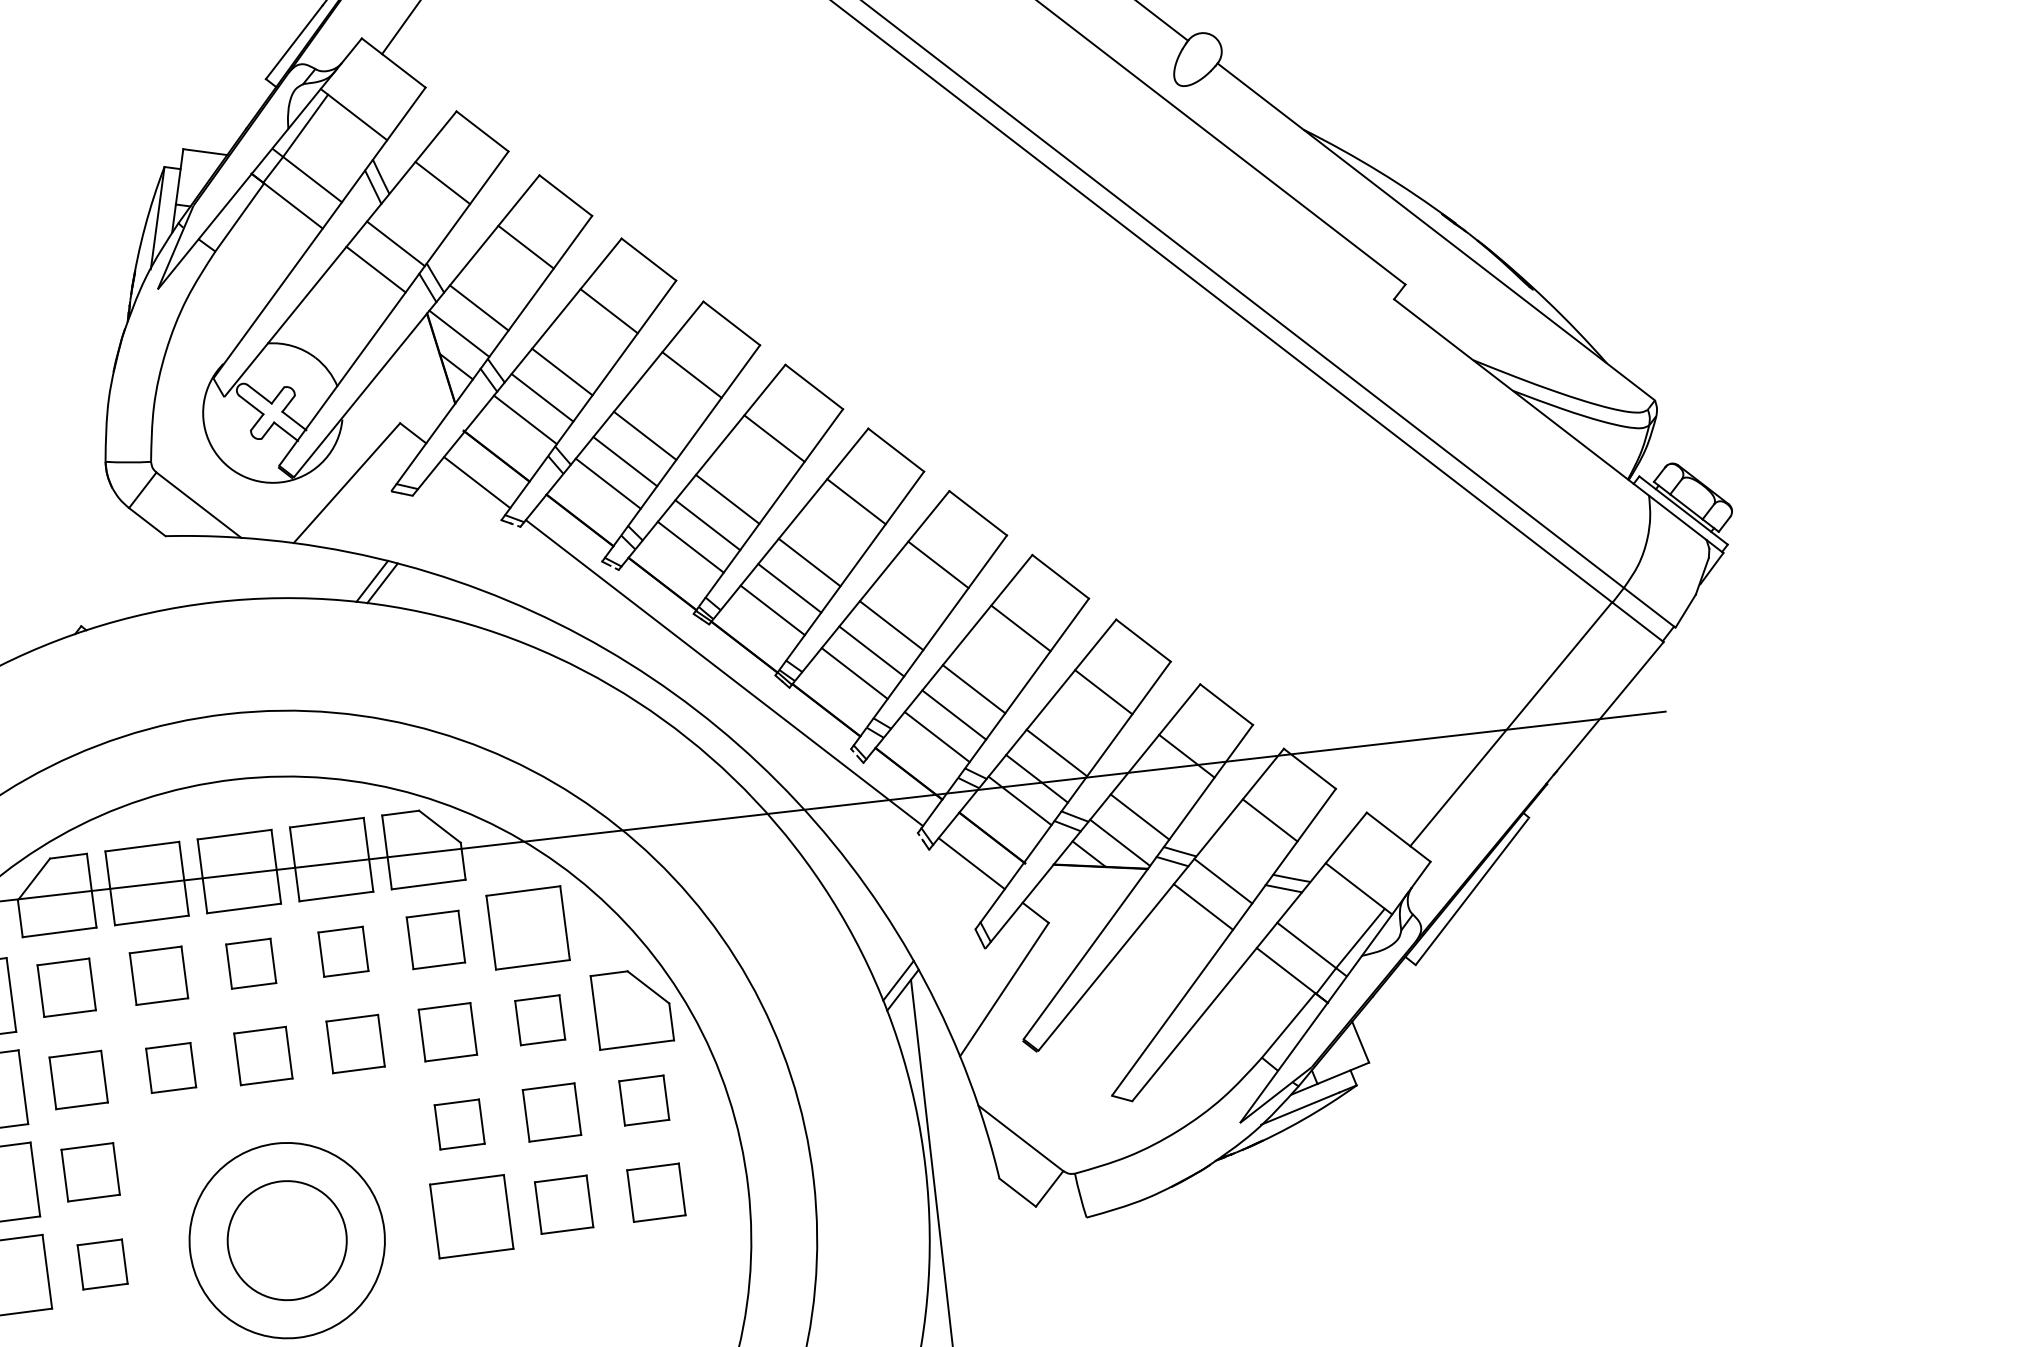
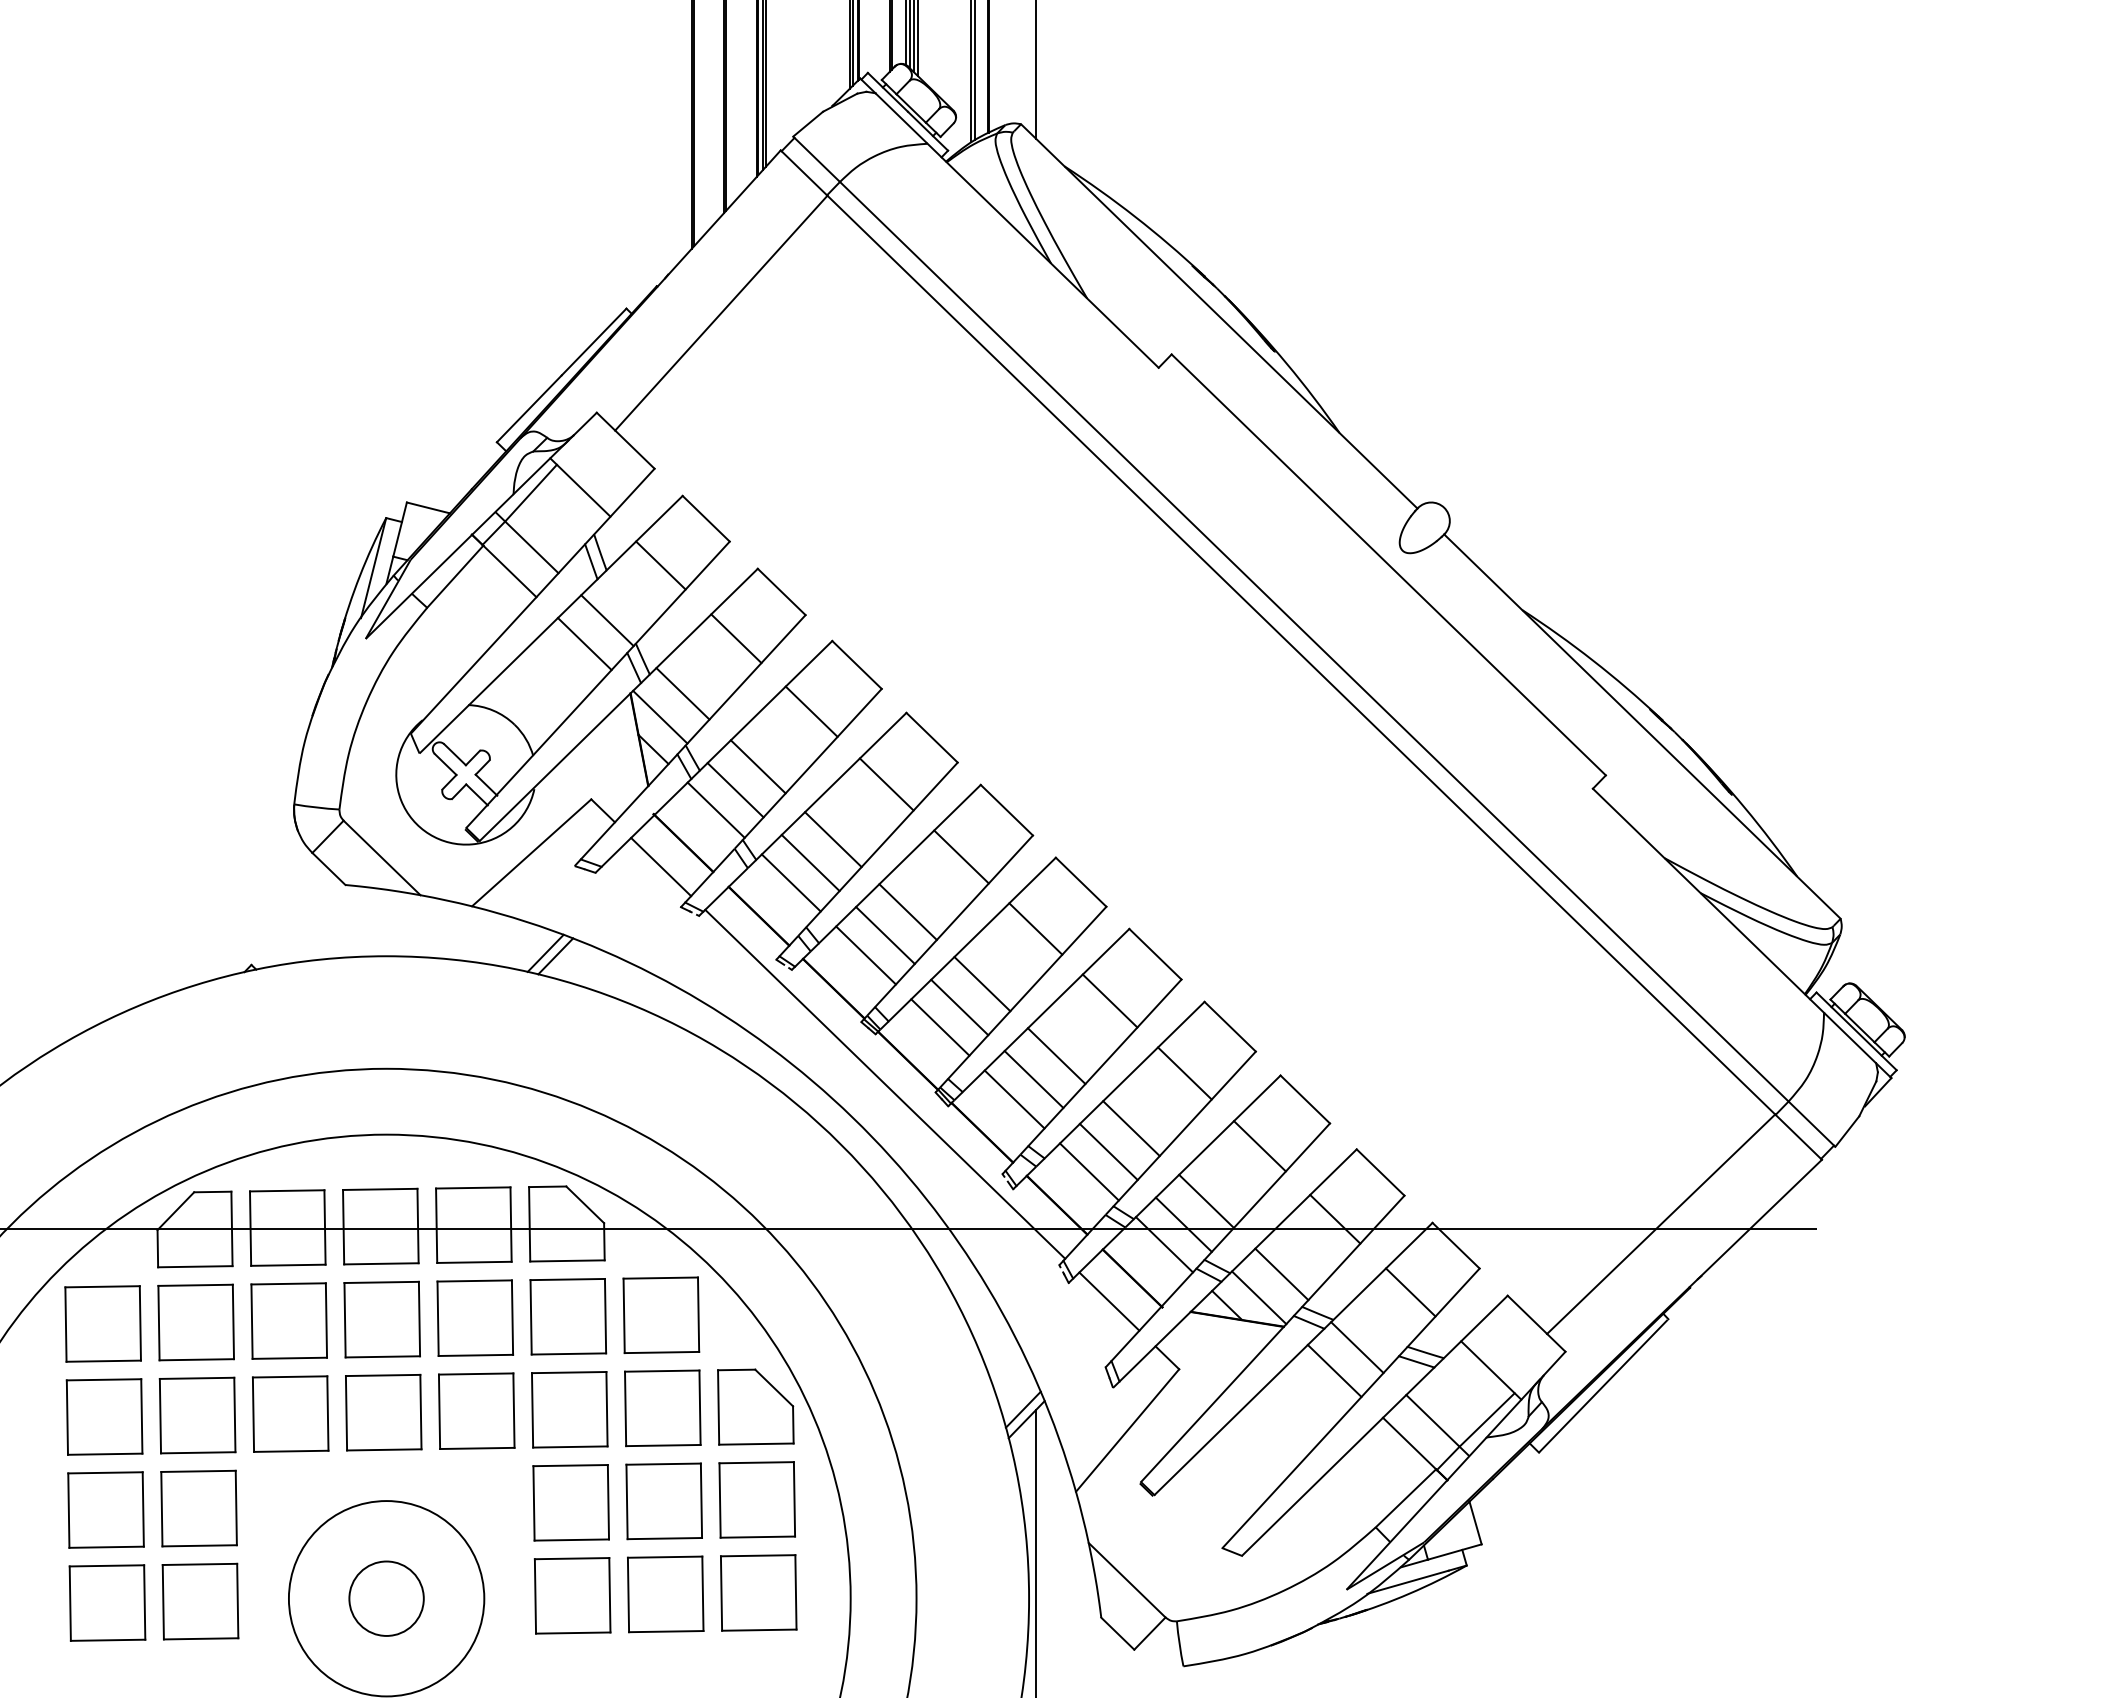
part: (436, 939) -> (568, 1316), size x1.43
part: (342, 951) -> (474, 1317), size x1.67
part: (250, 963) -> (381, 1319), size x1.67
part: (158, 975) -> (288, 1320), size x1.43
part: (66, 987) -> (195, 1322), size x1.43
part: (539, 1020) -> (662, 1408), size x1.67
part: (447, 1031) -> (569, 1409), size x1.43
part: (355, 1043) -> (476, 1410), size x1.43
part: (263, 1055) -> (383, 1412), size x1.43
part: (170, 1067) -> (290, 1413), size x1.67
part: (78, 1080) -> (197, 1415), size x1.43
part: (643, 1100) -> (756, 1499), size x1.67
part: (551, 1112) -> (663, 1501), size x1.43
part: (459, 1124) -> (570, 1502), size x1.67
part: (90, 1172) -> (198, 1508), size x1.43
part: (656, 1192) -> (758, 1592), size x1.43
part: (563, 1204) -> (665, 1594), size x1.43
circle: (287, 1240) -> (386, 1598), size x0.62
part: (102, 1264) -> (200, 1601), size x1.67

